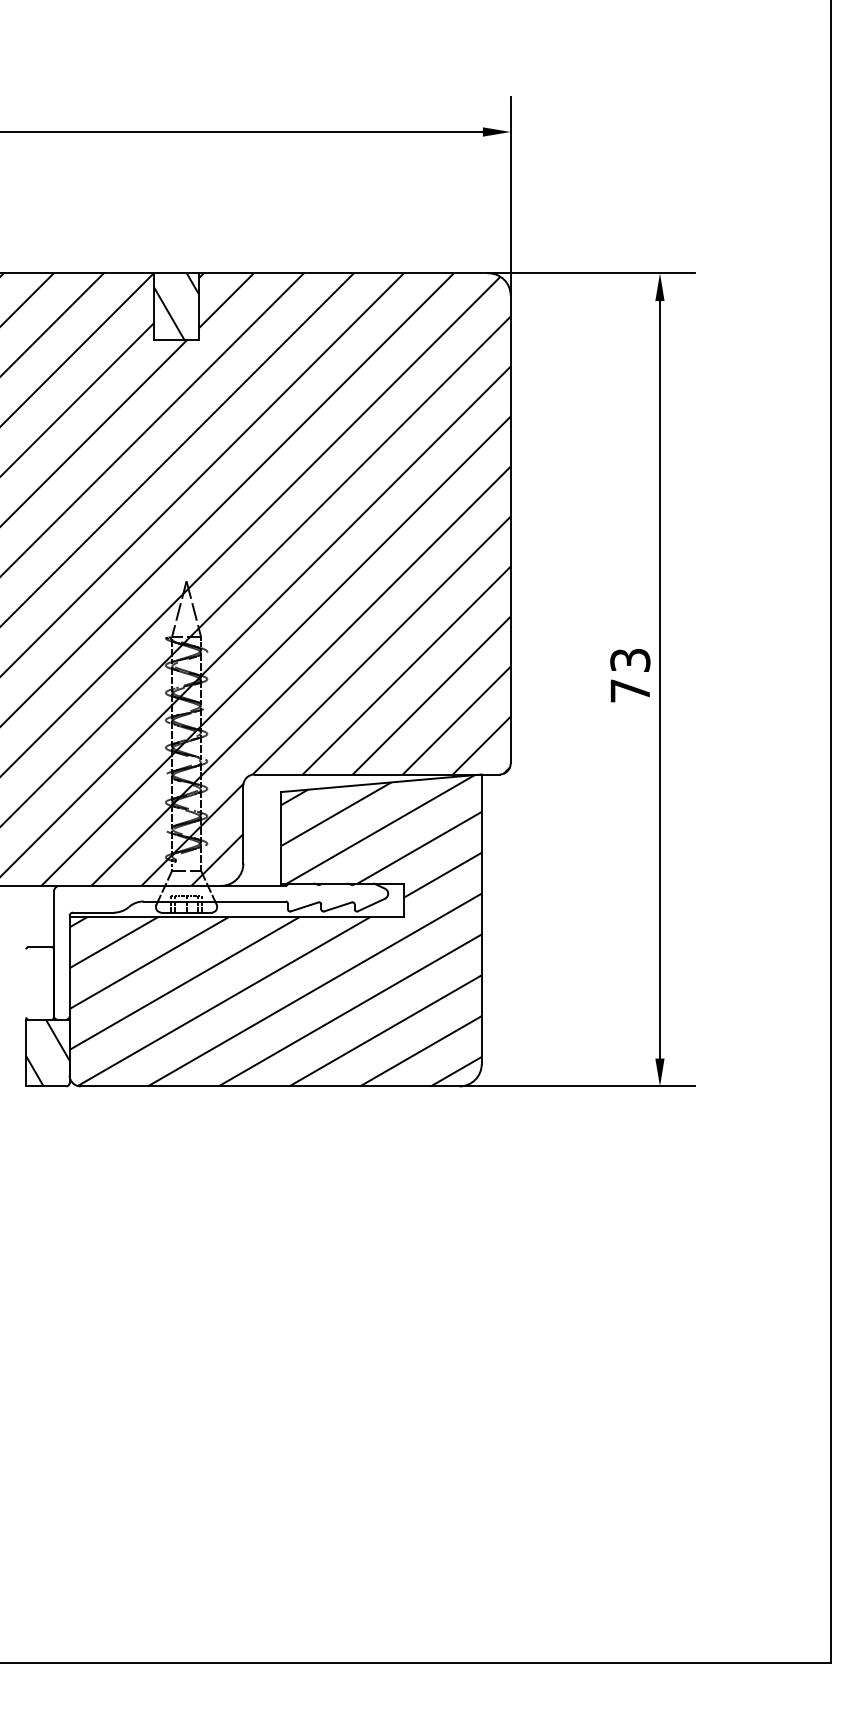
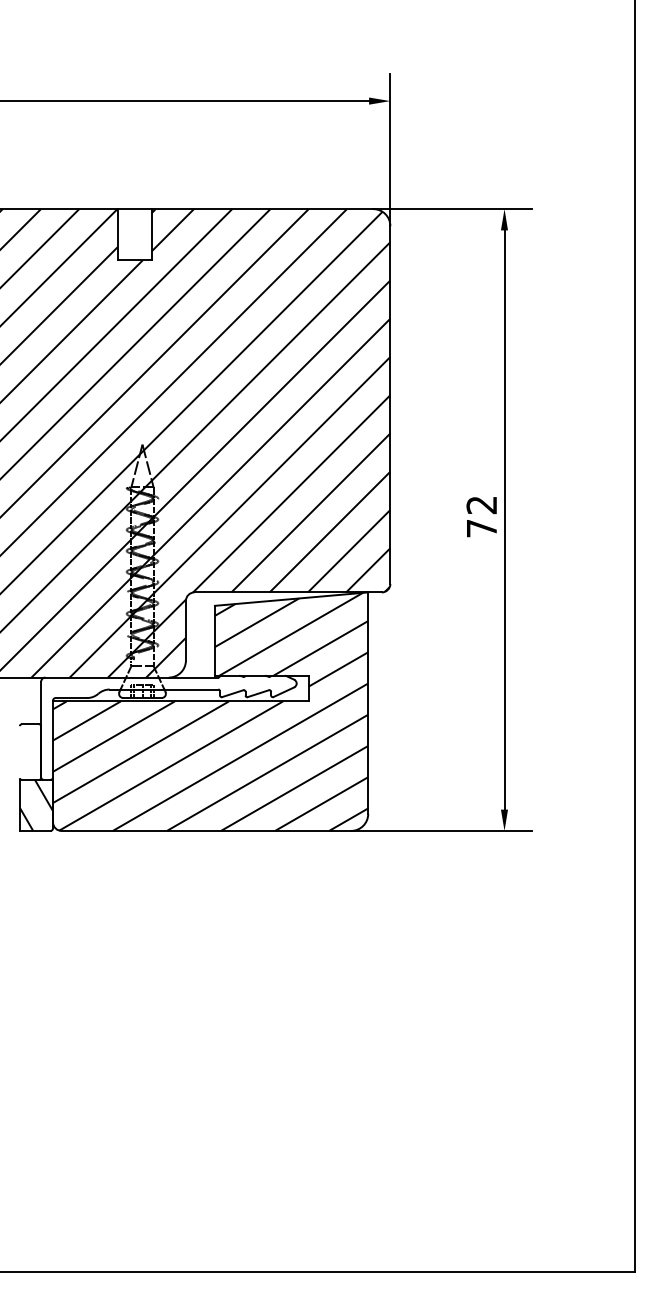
hatch: (176, 306) -> (134, 234), removed
text: (629, 660) -> (481, 505), 73 -> 72

